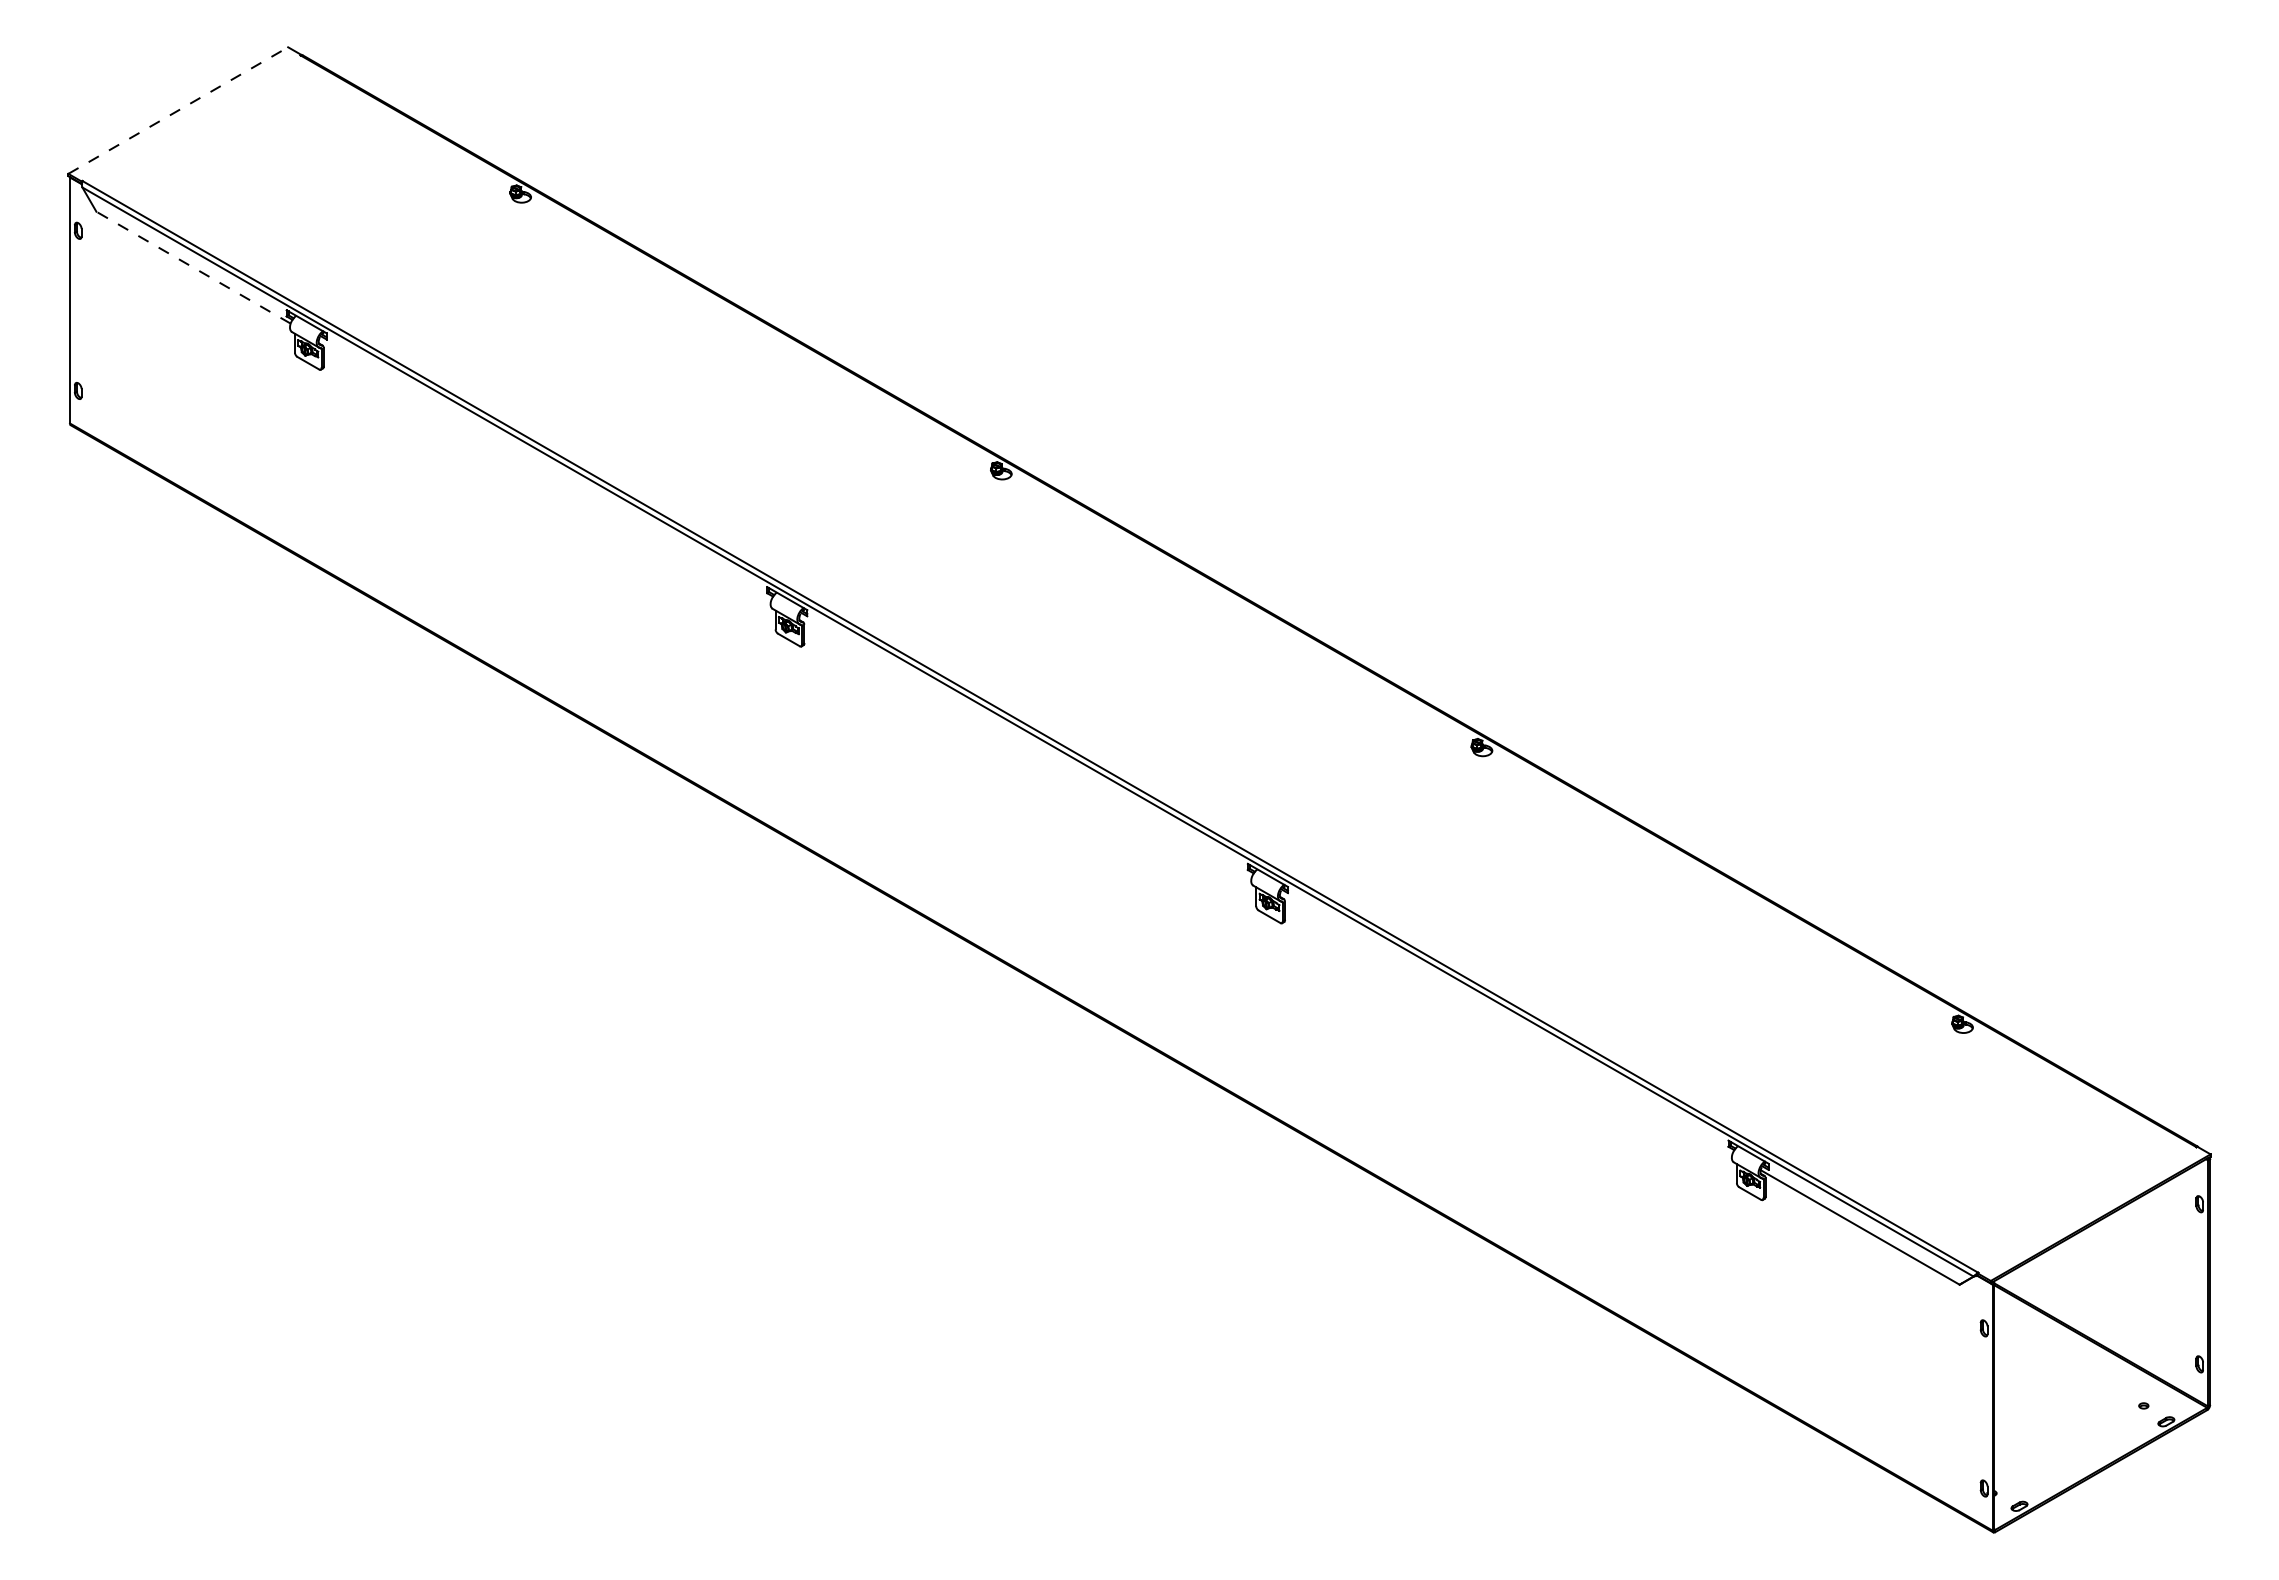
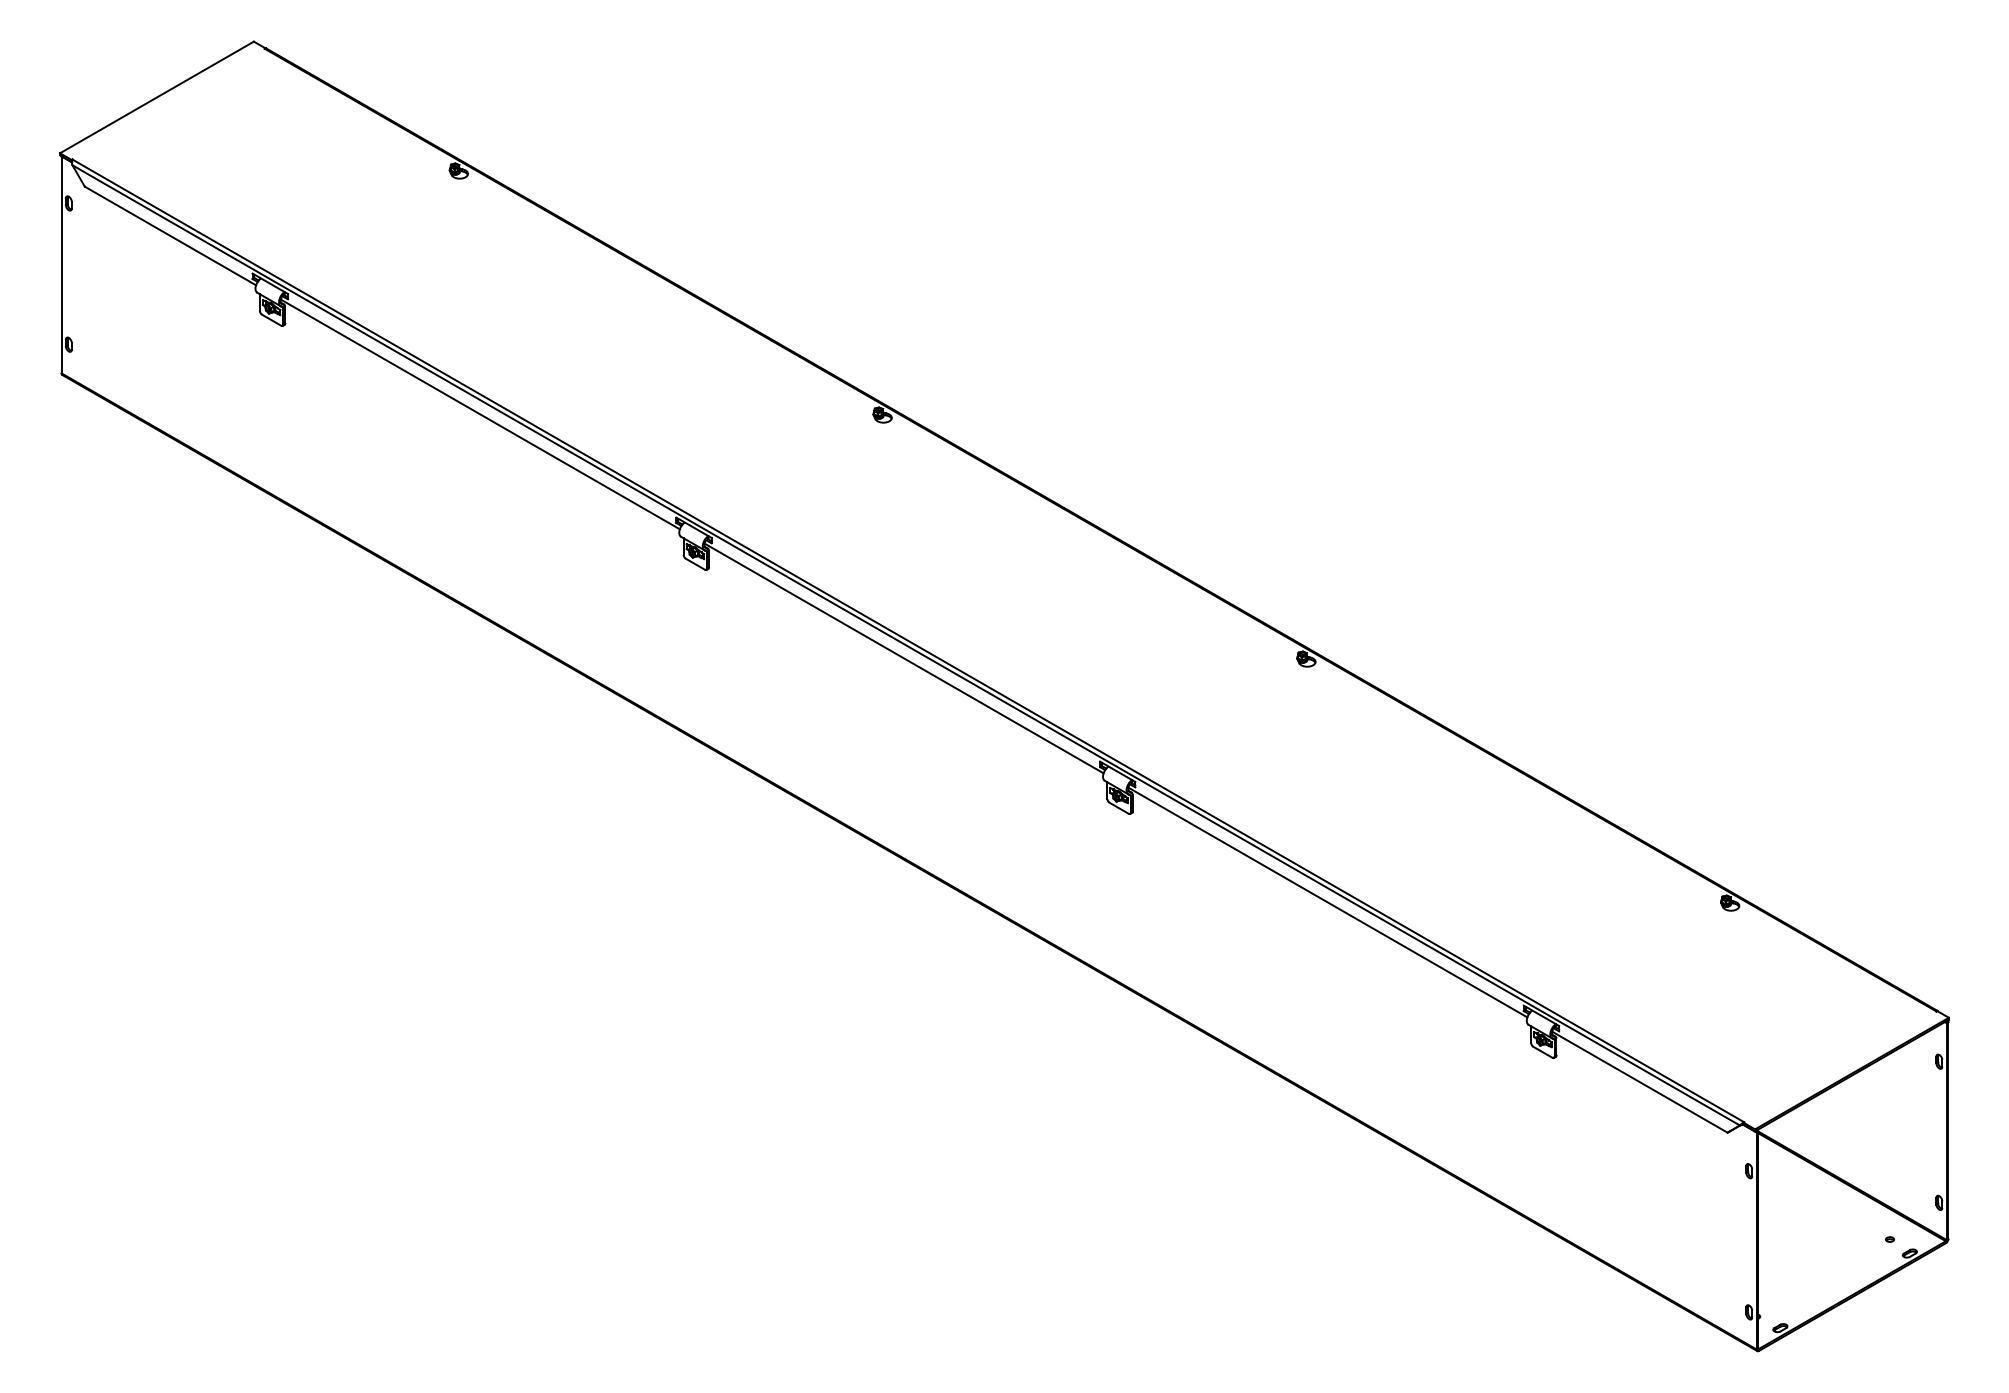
line: (178, 110) -> (157, 97), dashed -> solid
line: (193, 267) -> (170, 235), dashed -> solid
line: (544, 469) -> (479, 413), added
line: (1025, 746) -> (903, 658), added
line: (1506, 1023) -> (1328, 902), added

